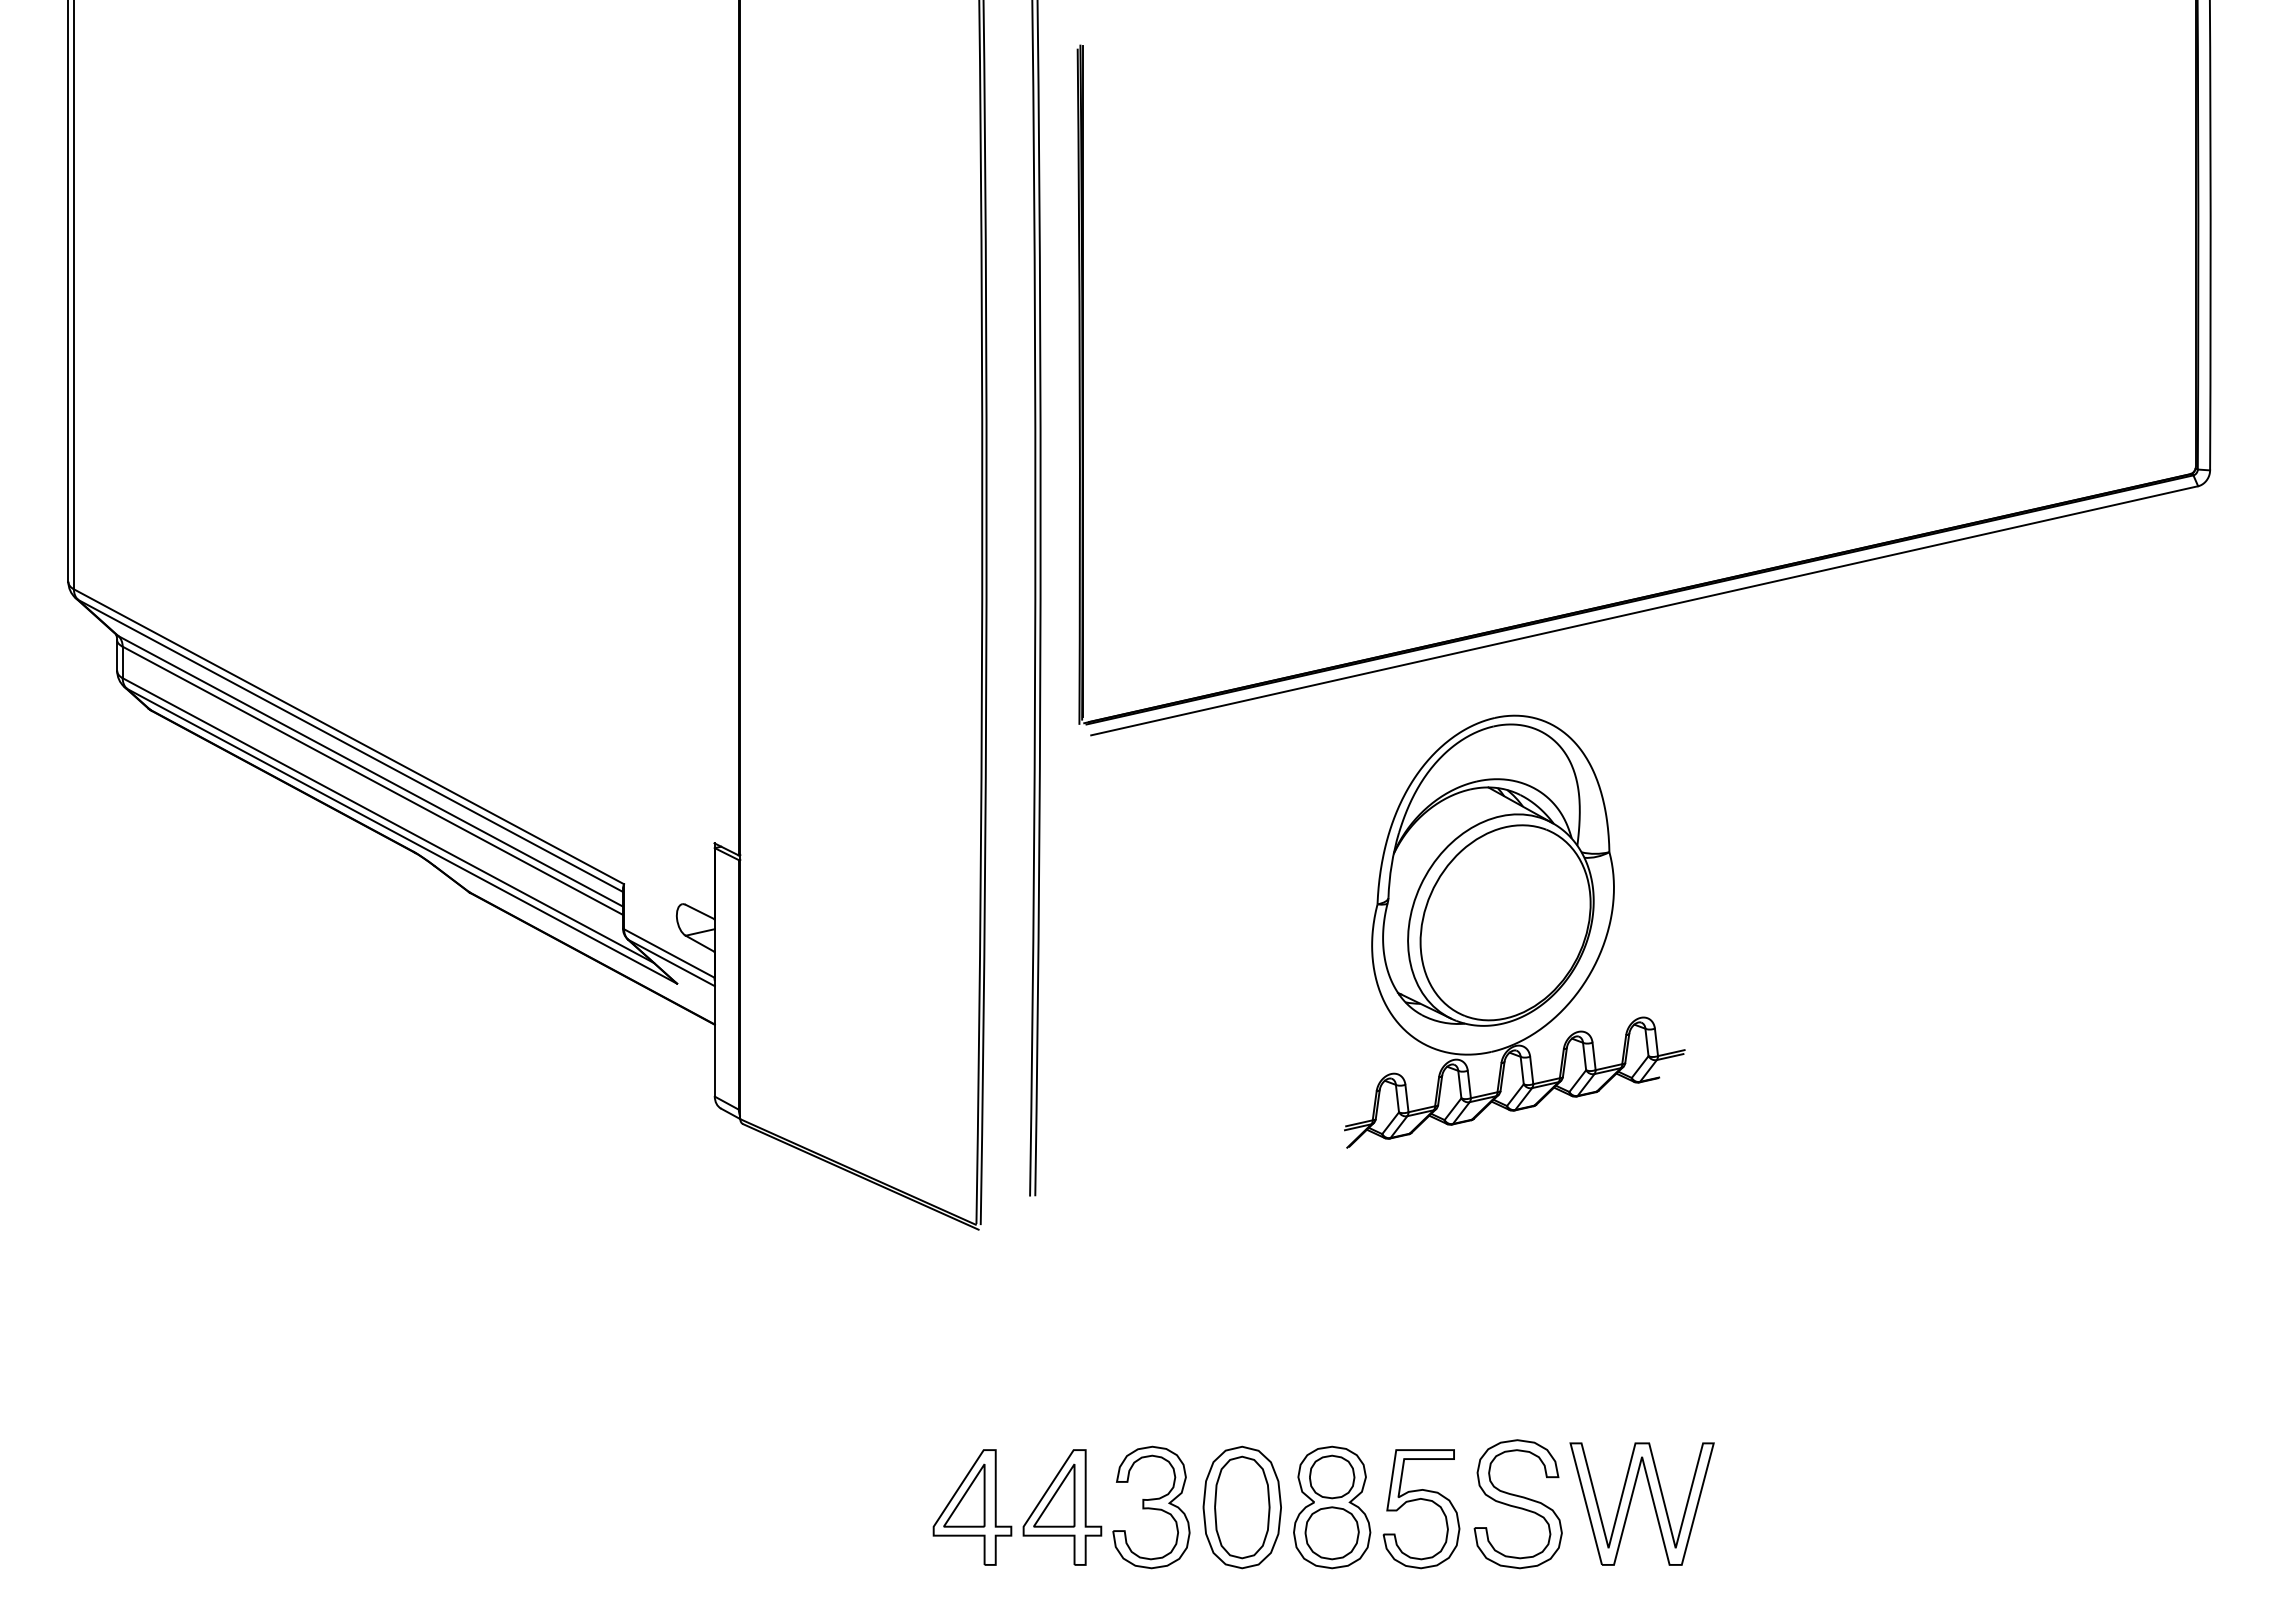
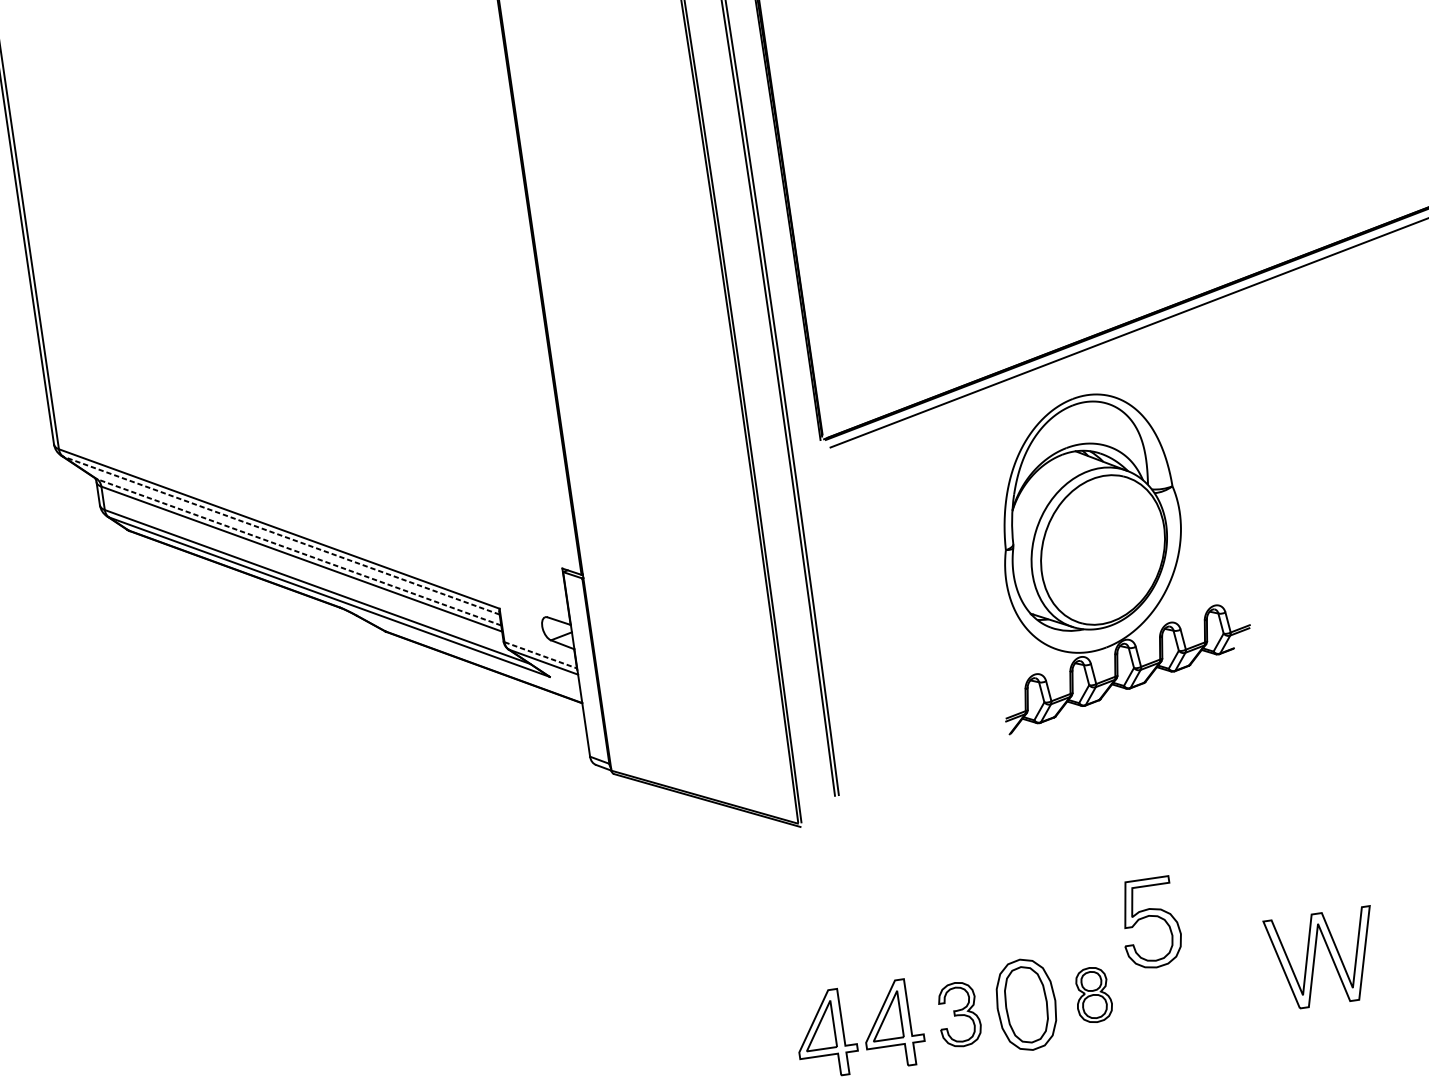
line: (350, 745) -> (281, 535), solid -> dashed
line: (370, 771) -> (299, 552), solid -> dashed
part: (1514, 931) -> (1110, 555), moved
line: (669, 953) -> (540, 655), solid -> dashed
part: (1422, 1500) -> (1150, 916), moved
part: (1517, 1504) -> (1230, 972), removed
part: (1151, 1507) -> (959, 1014), size x0.7
part: (1332, 1507) -> (1093, 995), size x0.6

